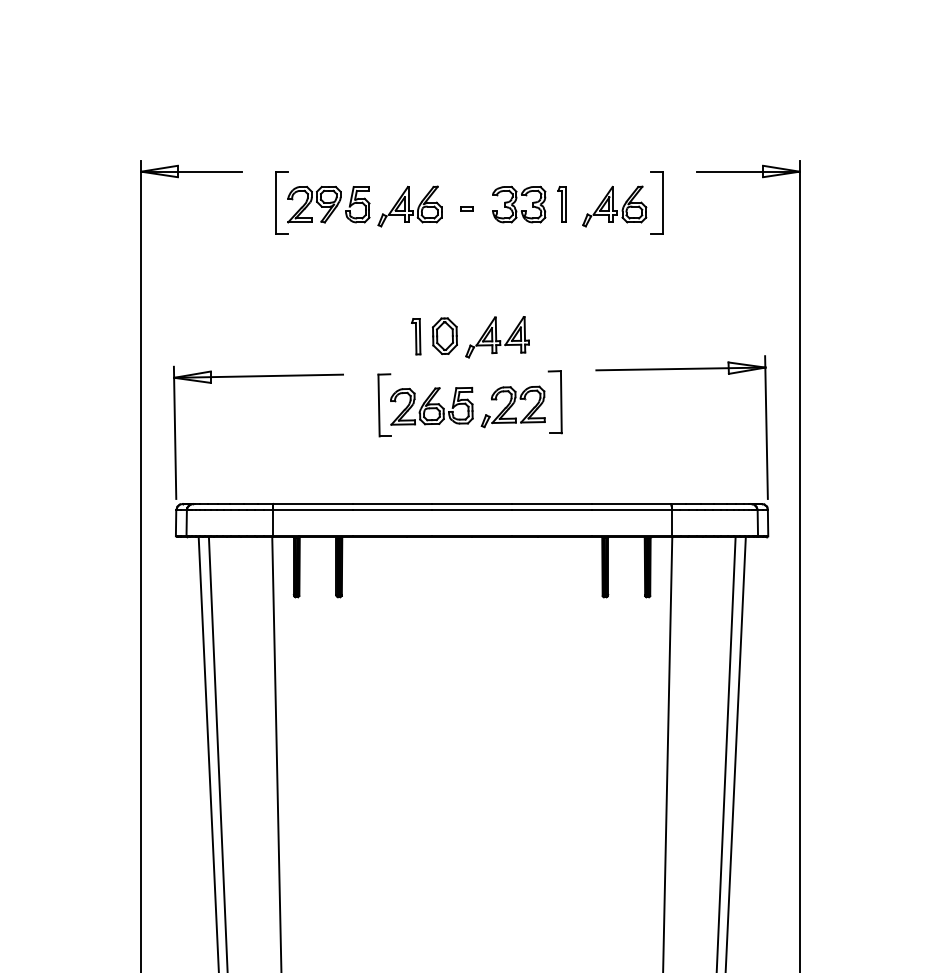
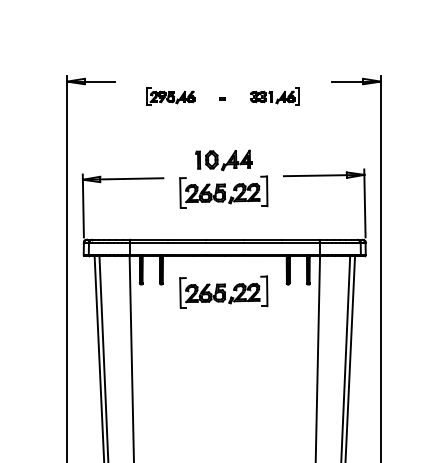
part: (358, 202) -> (170, 96), size x0.6
part: (576, 202) -> (274, 96), size x0.6
part: (469, 612) -> (223, 291), added

